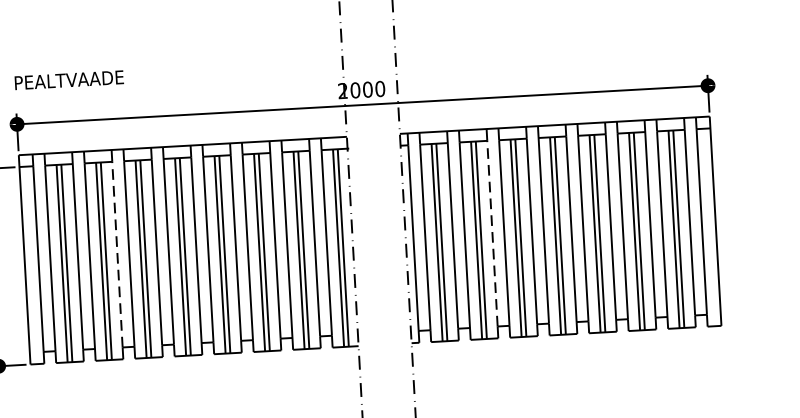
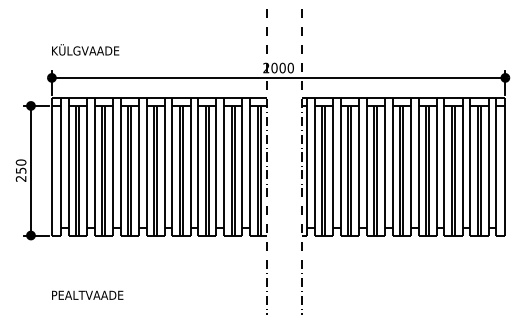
text: (70, 77) -> (88, 49), PEALTVAADE -> KÜLGVAADE
line: (491, 233) -> (358, 166), dashed -> solid
line: (116, 254) -> (112, 166), dashed -> solid

